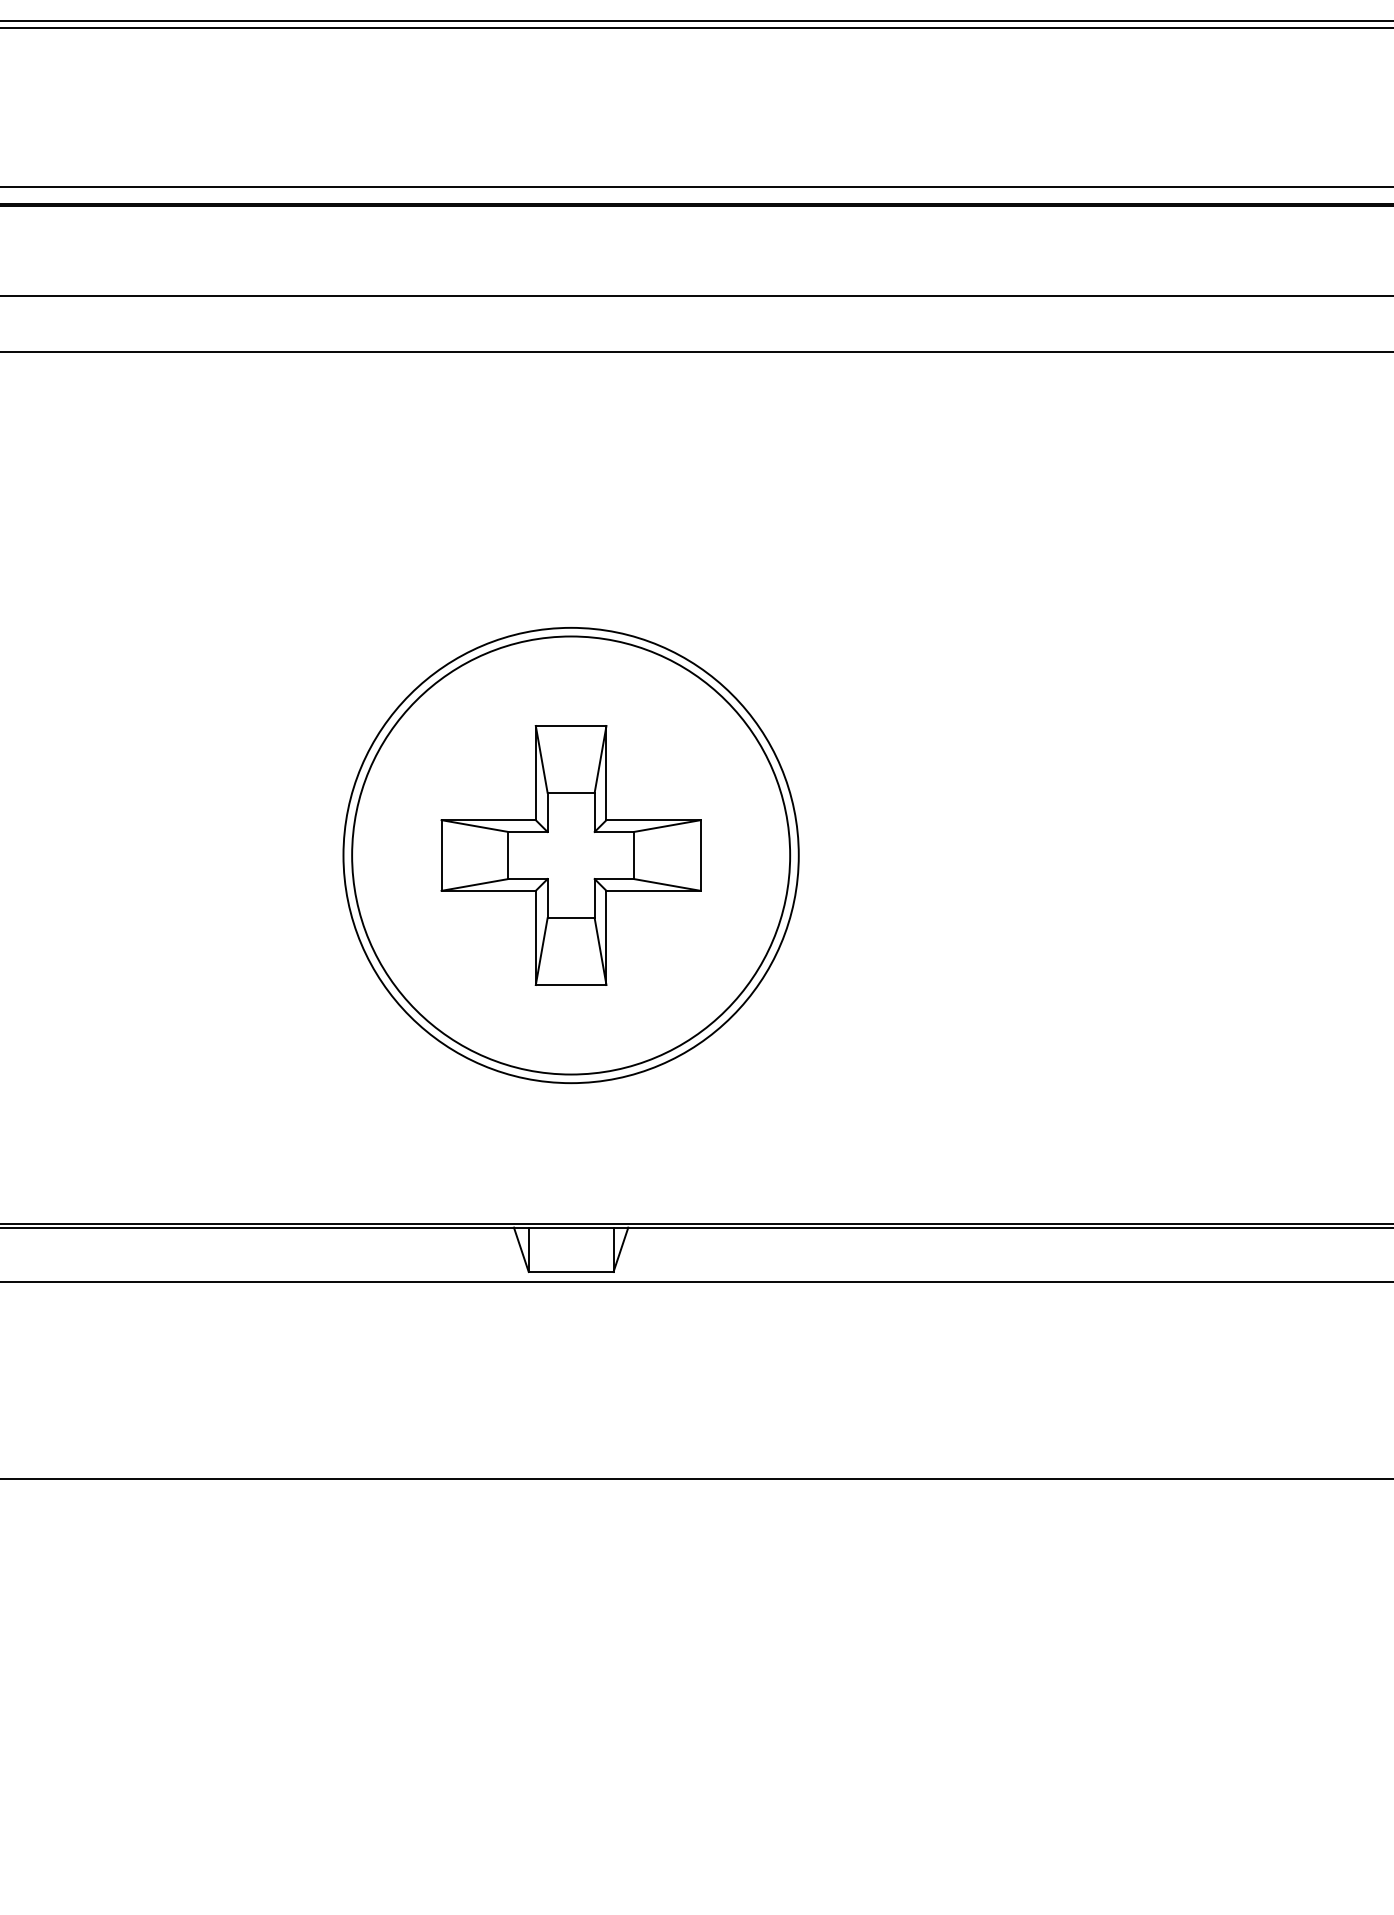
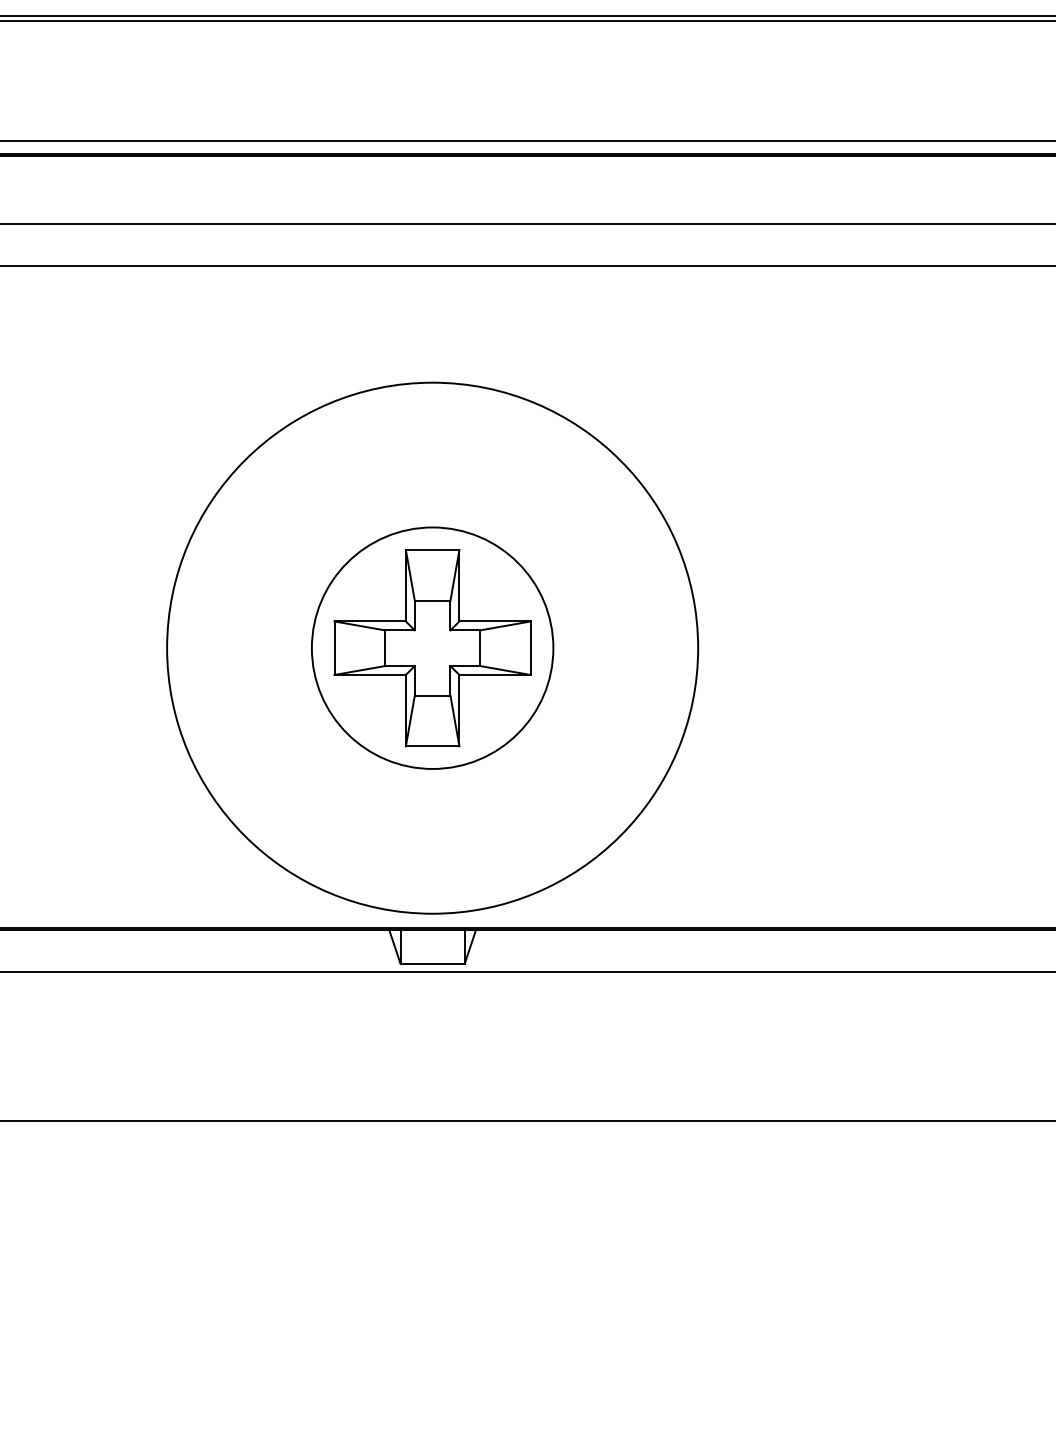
circle: (570, 855) -> (432, 648), size x0.7
circle: (571, 855) -> (432, 648), size x1.6

